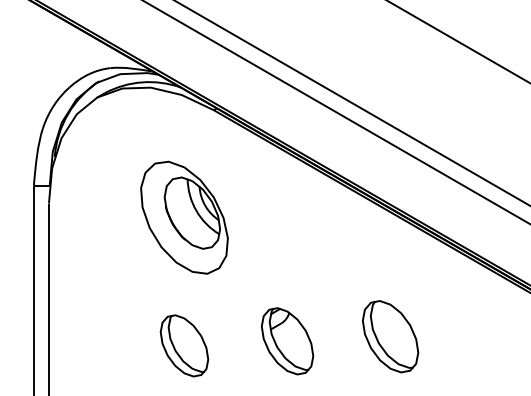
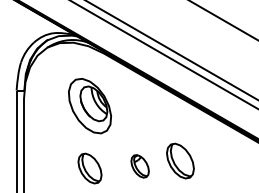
part: (390, 335) -> (180, 160), moved
part: (286, 341) -> (139, 166), size x0.7

